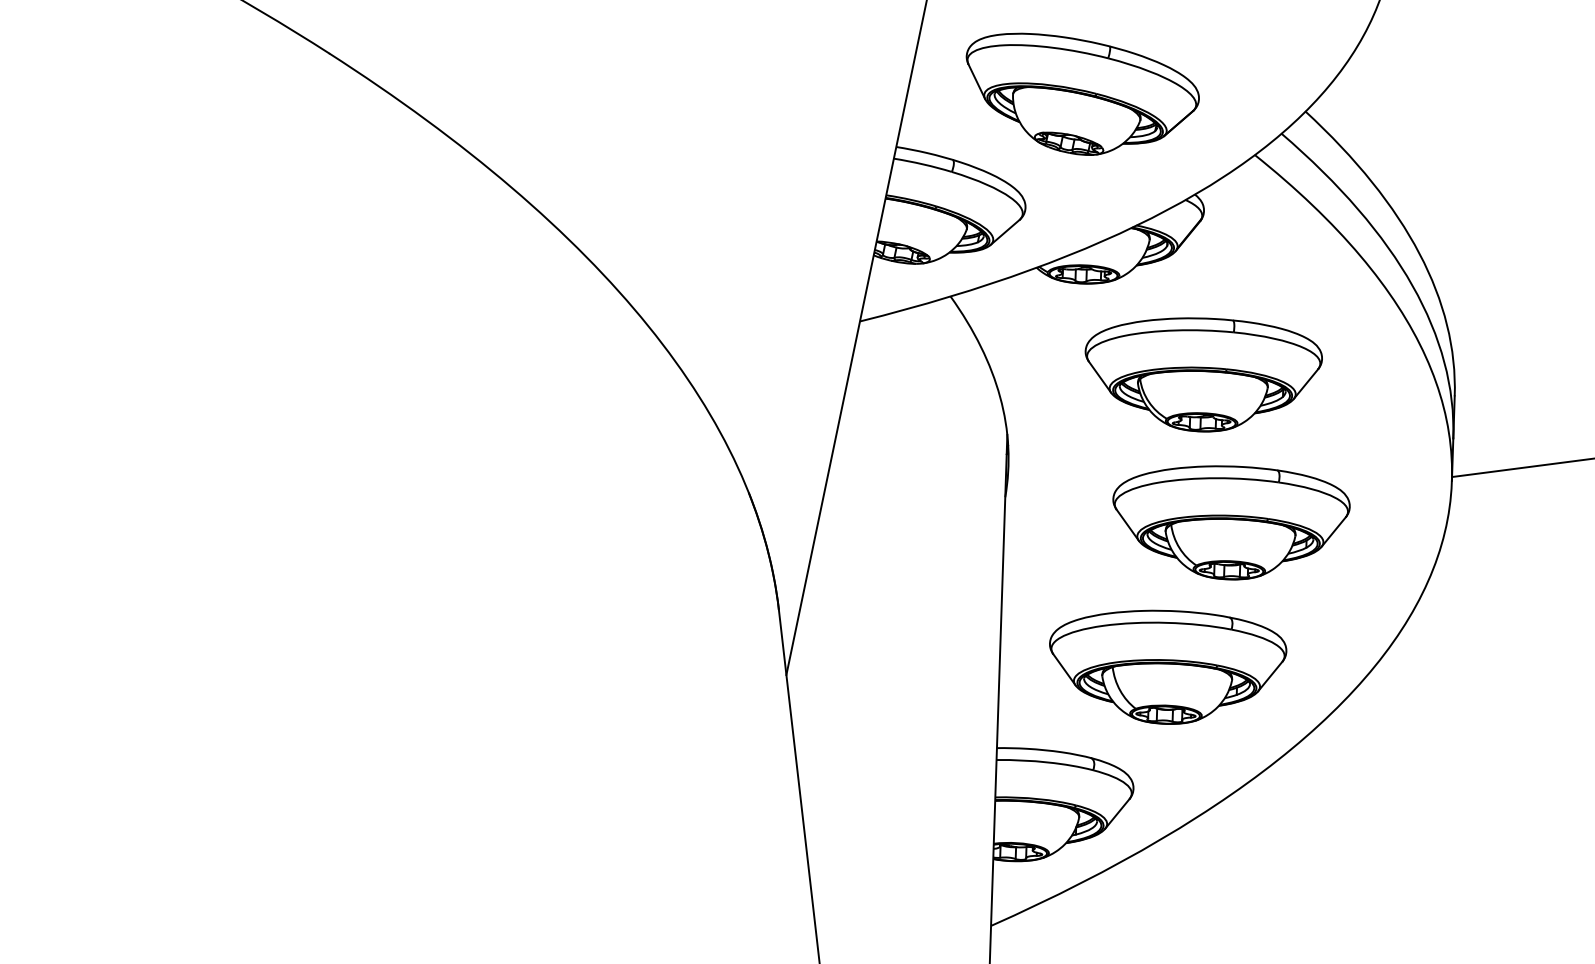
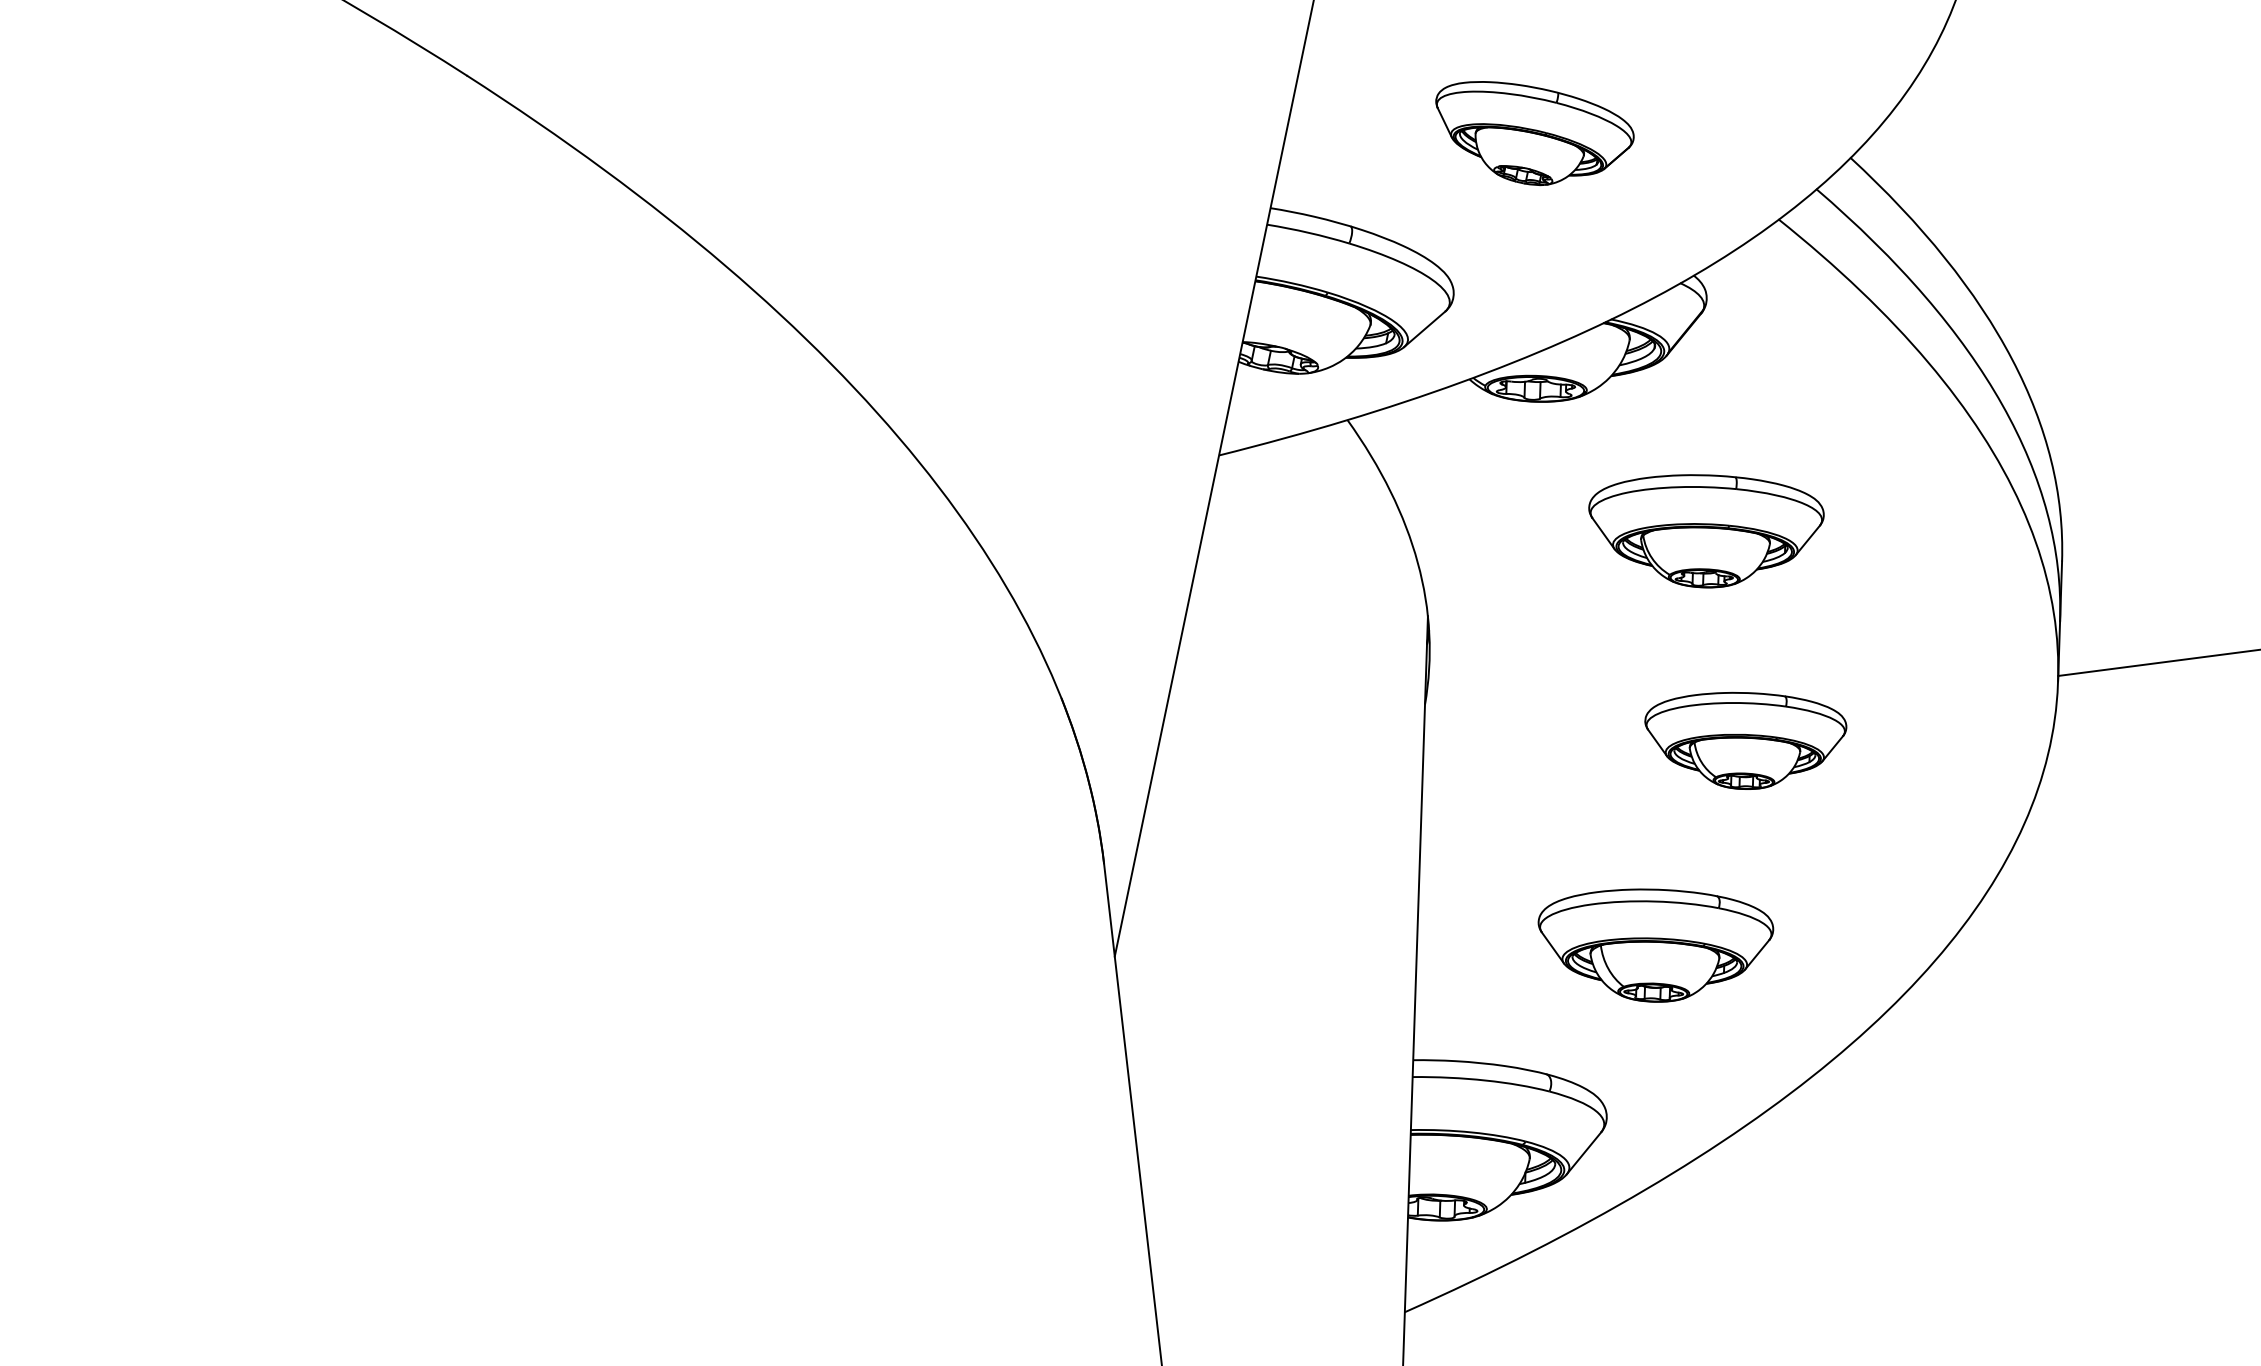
part: (1082, 94) -> (1534, 133), size x0.6
part: (1203, 375) -> (1706, 531), size x0.7
part: (1231, 522) -> (1745, 740), size x0.6
part: (1167, 667) -> (1655, 945), size x0.7

